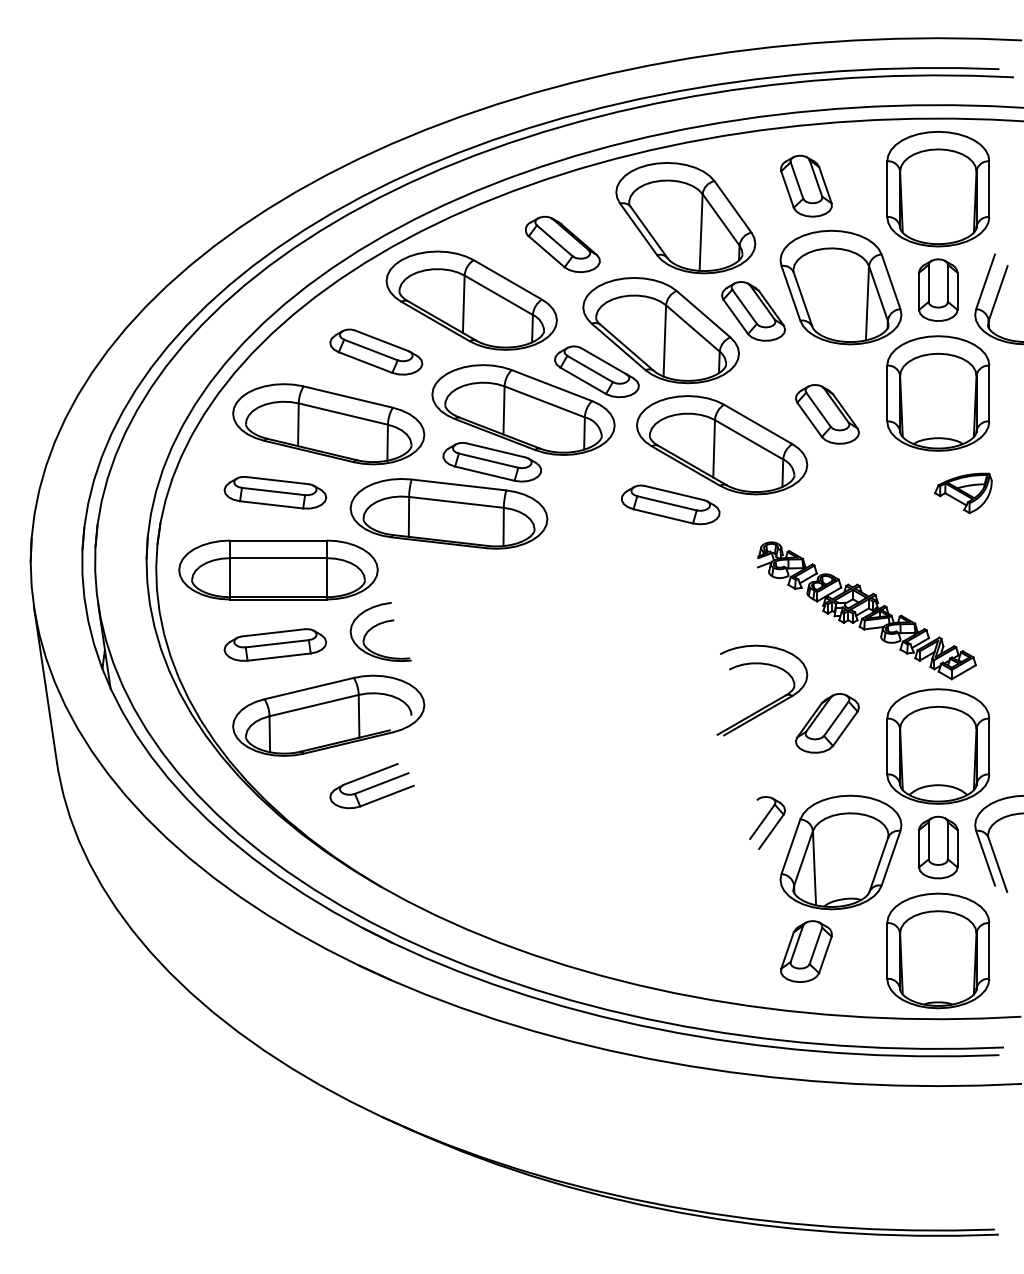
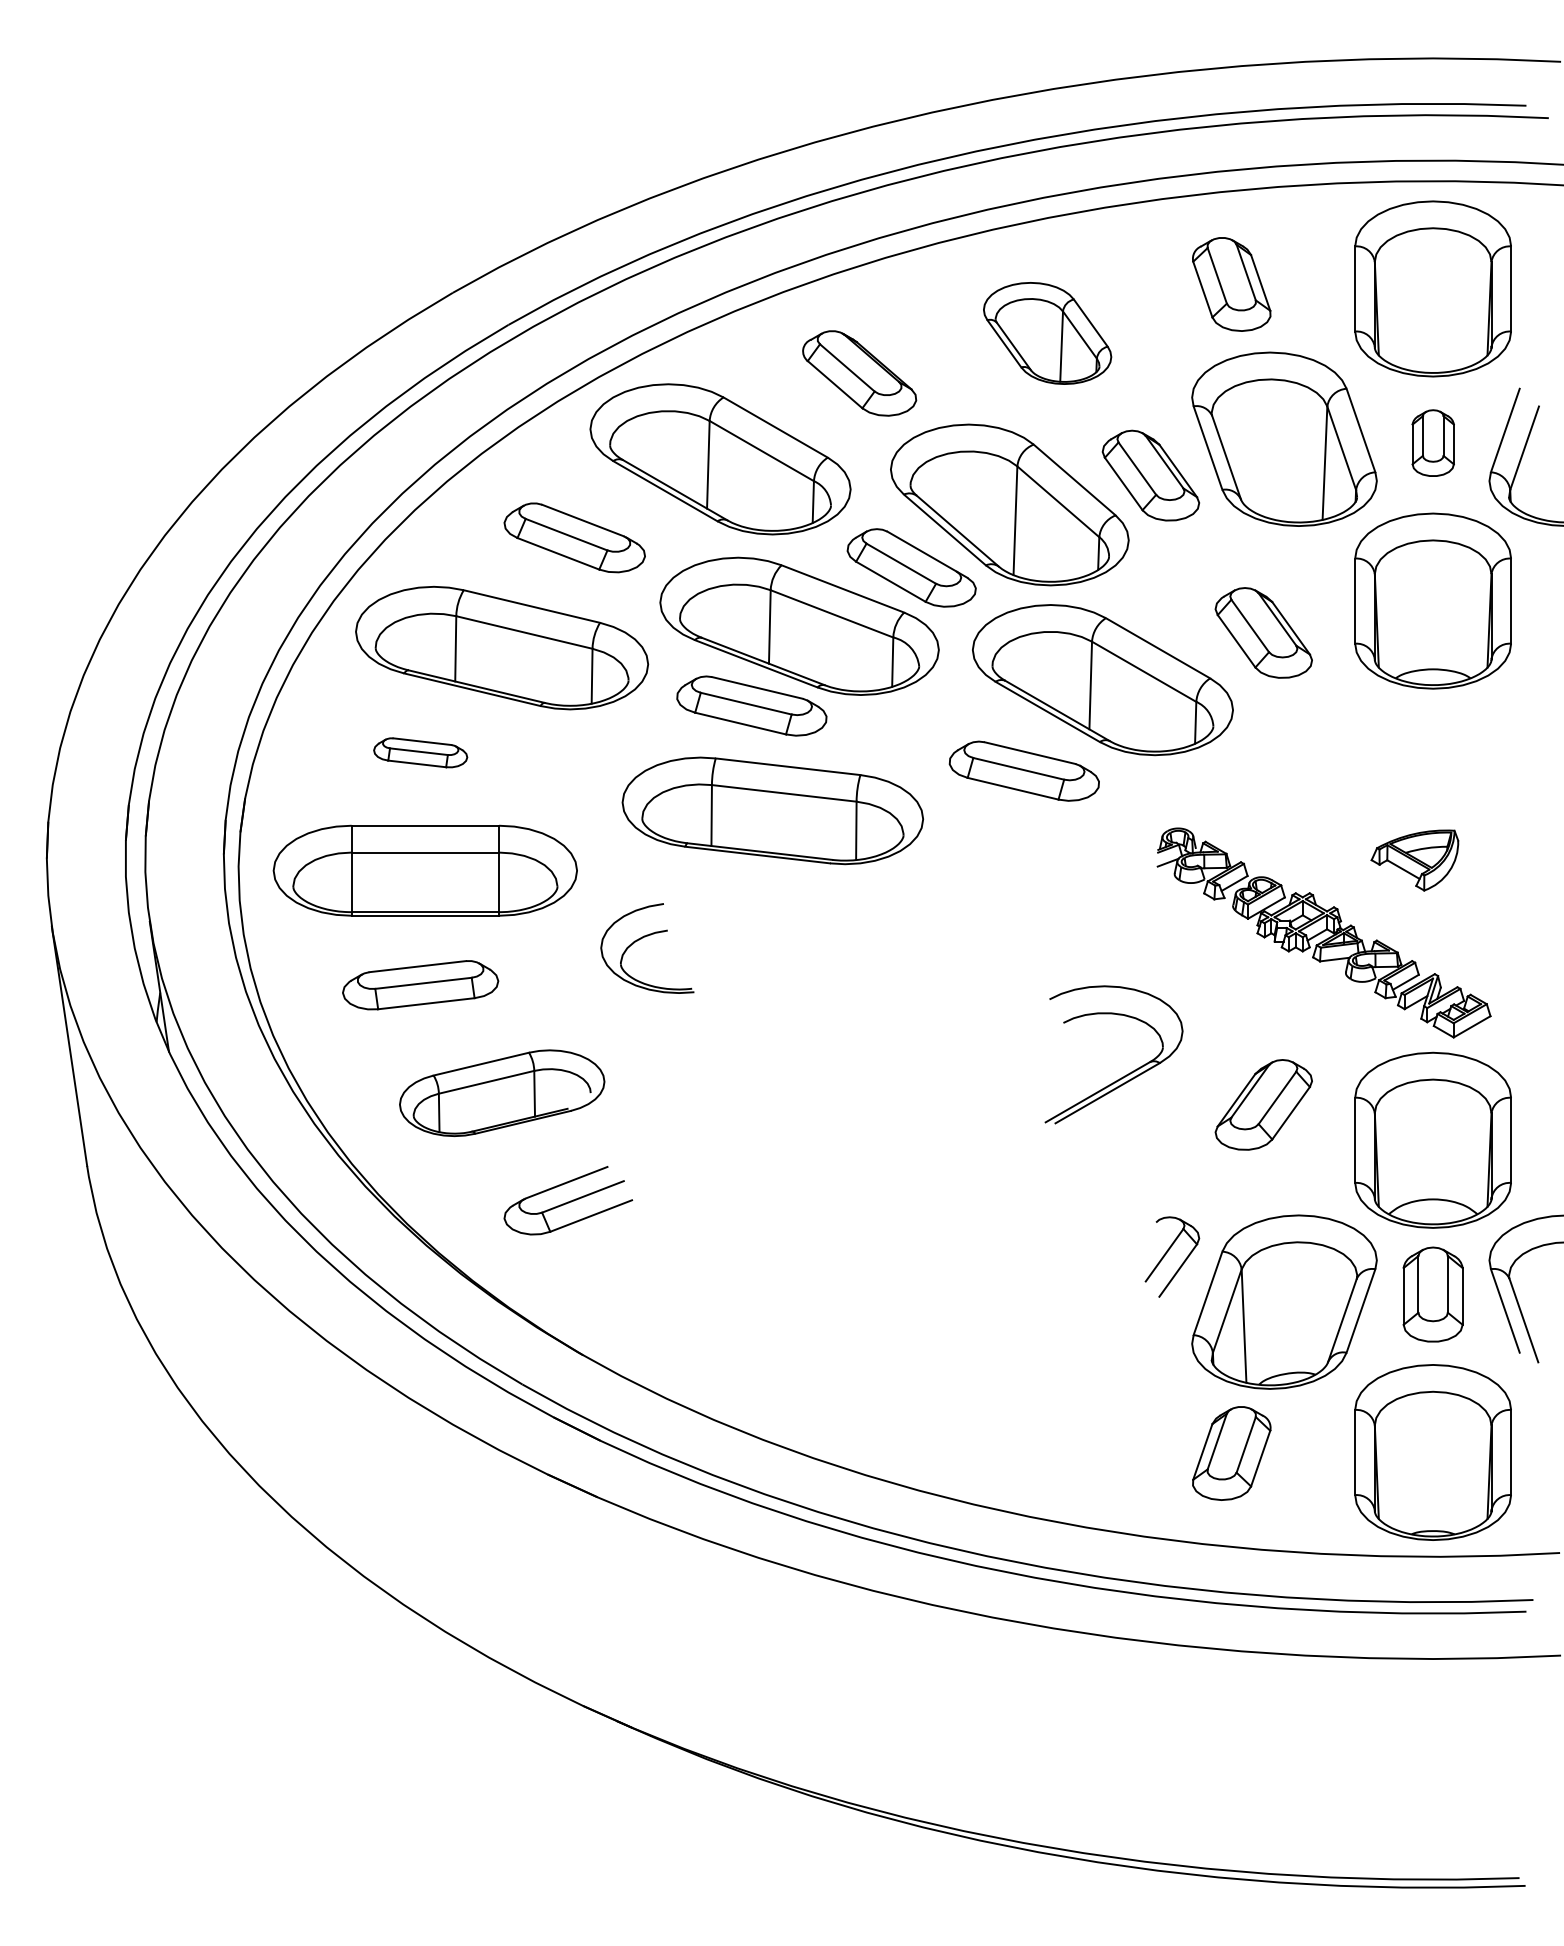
part: (685, 218) -> (1047, 333), size x0.6
part: (938, 289) -> (1433, 442), size x0.7
part: (275, 492) -> (420, 752), size x0.6
part: (963, 492) -> (1415, 859), moved
part: (448, 513) -> (772, 810), moved
part: (378, 625) -> (643, 938), moved
part: (769, 703) -> (1124, 1074), moved
part: (328, 715) -> (501, 1092), size x0.7

